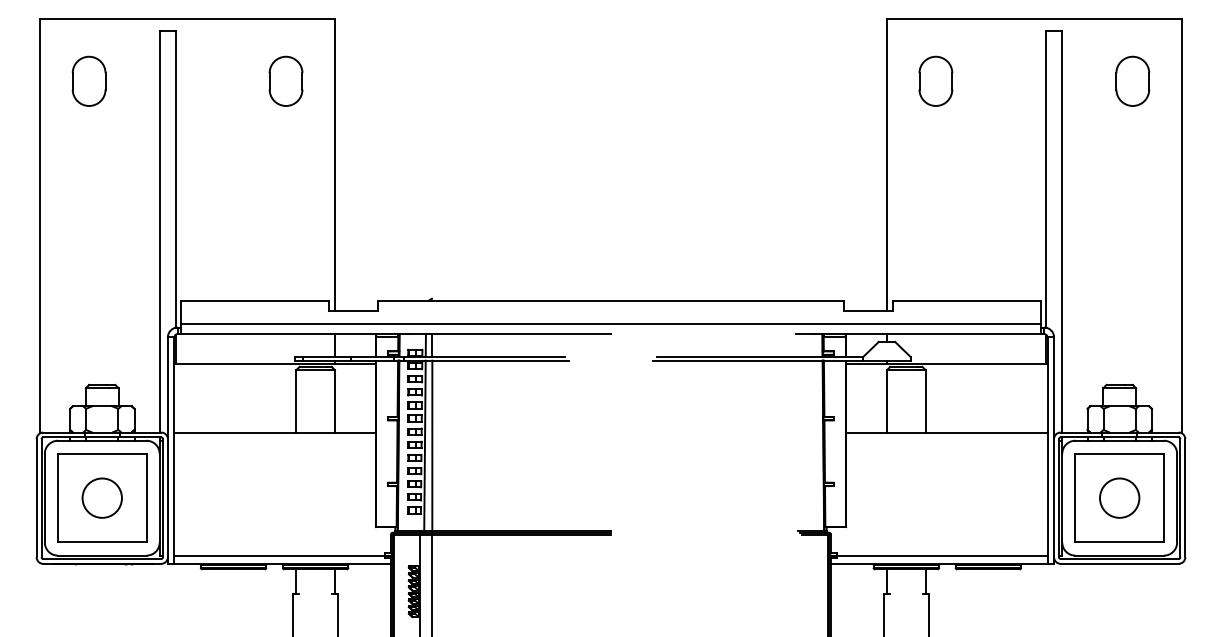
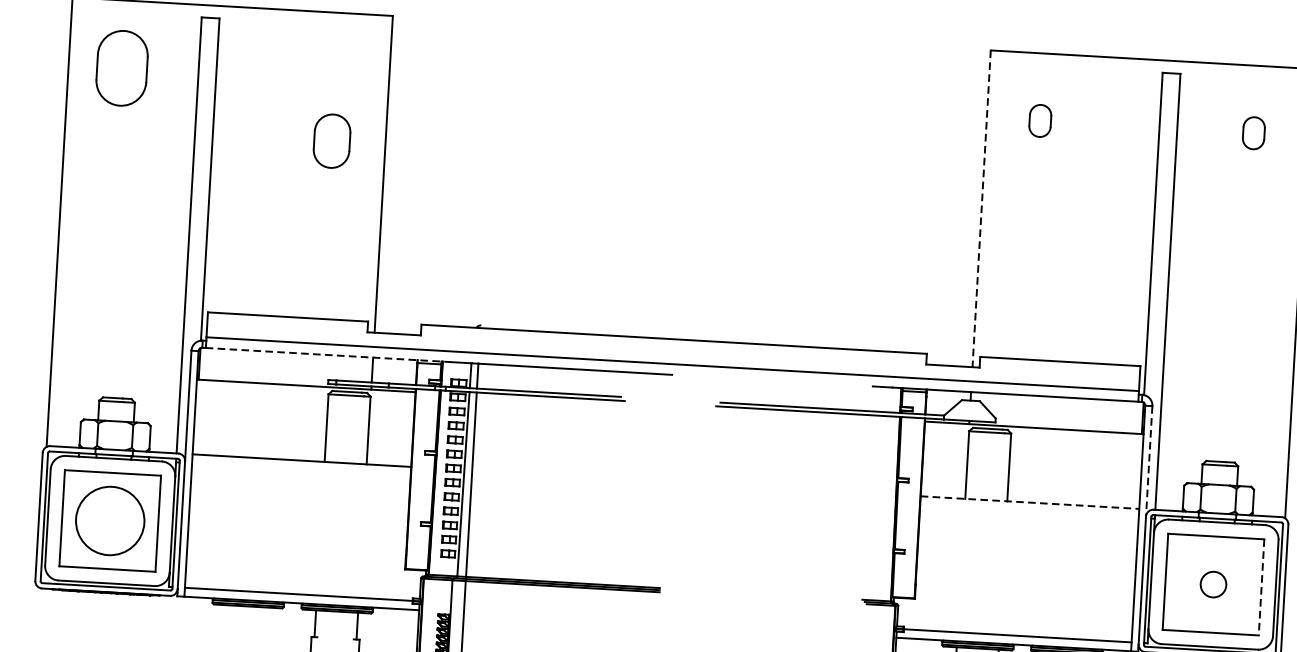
part: (88, 80) -> (121, 67), size x1.4
part: (285, 80) -> (331, 140), moved
part: (935, 80) -> (1039, 120), size x0.6
part: (1132, 80) -> (1253, 132), size x0.6
line: (886, 165) -> (981, 209), solid -> dashed
line: (293, 334) -> (327, 355), solid -> dashed
line: (1054, 388) -> (1149, 461), solid -> dashed
line: (946, 432) -> (1029, 502), solid -> dashed
circle: (101, 497) -> (109, 520), size x1.6
circle: (1119, 497) -> (1213, 583), size x0.6
line: (1164, 498) -> (1262, 587), solid -> dashed

